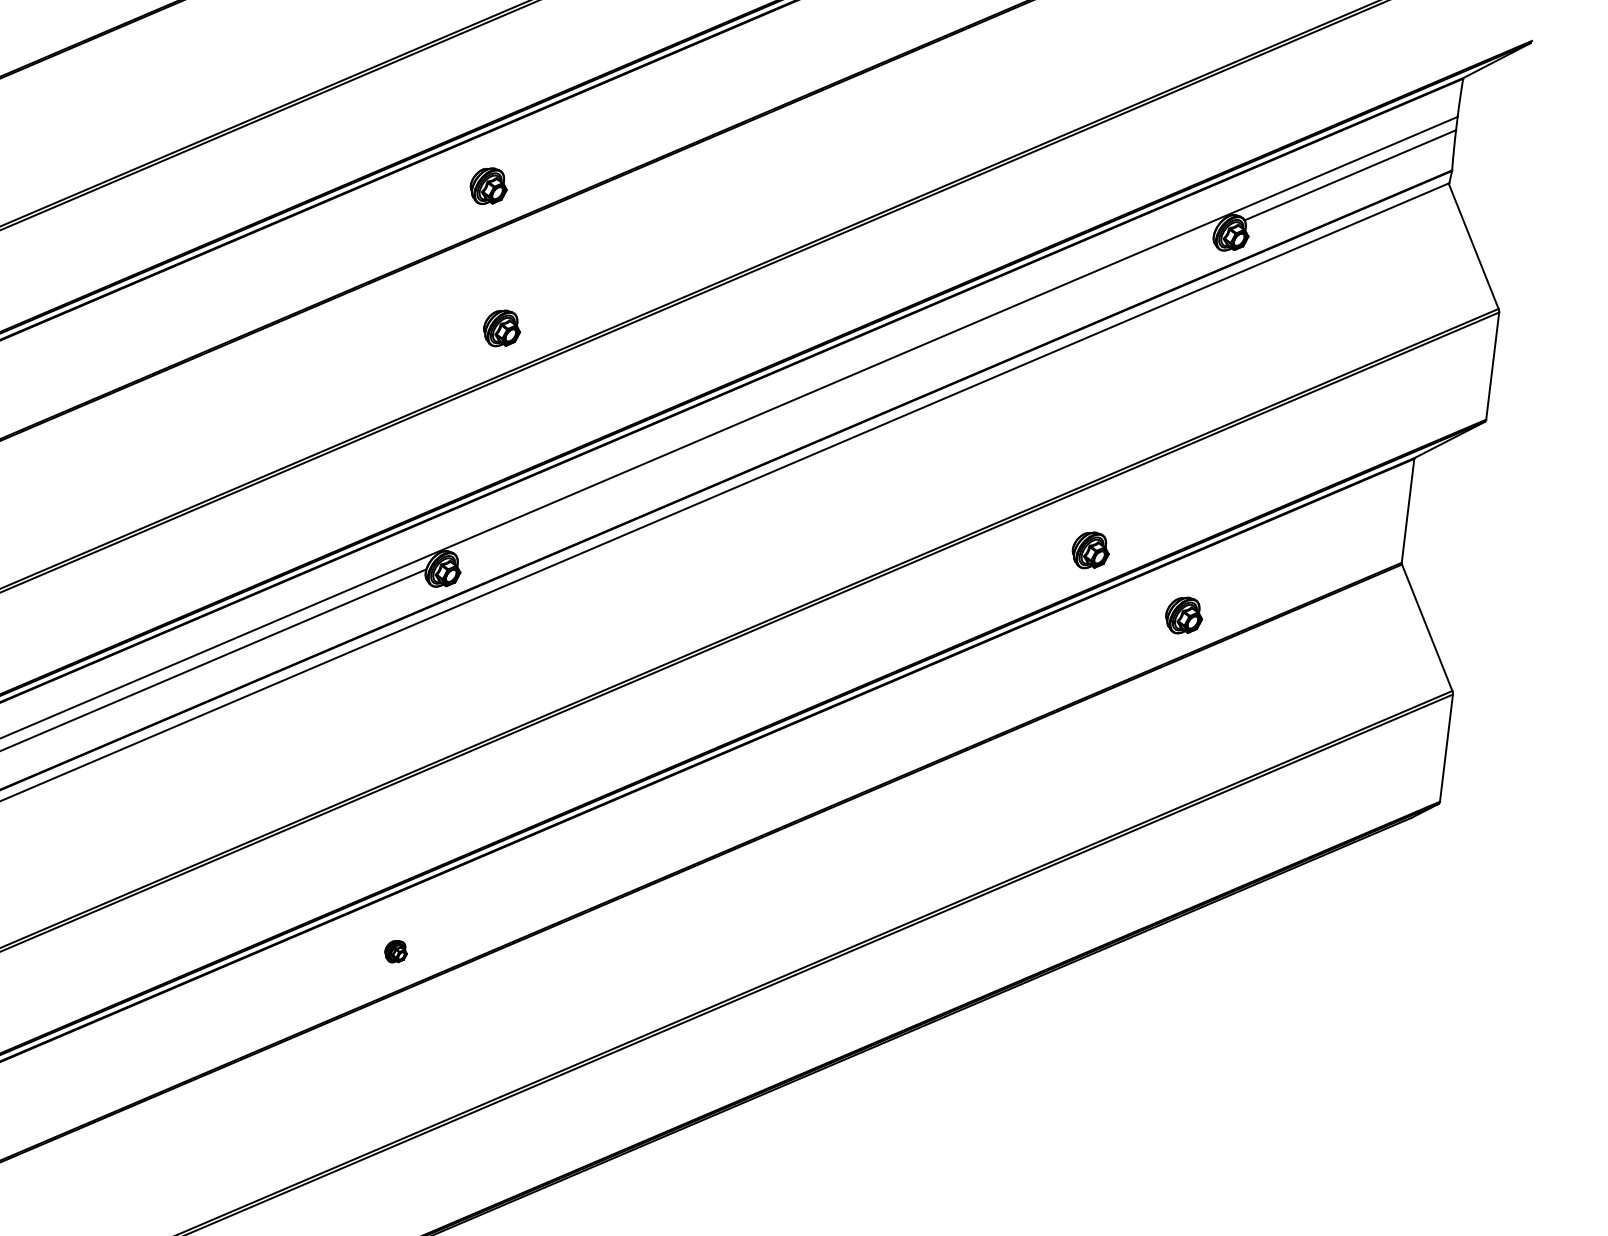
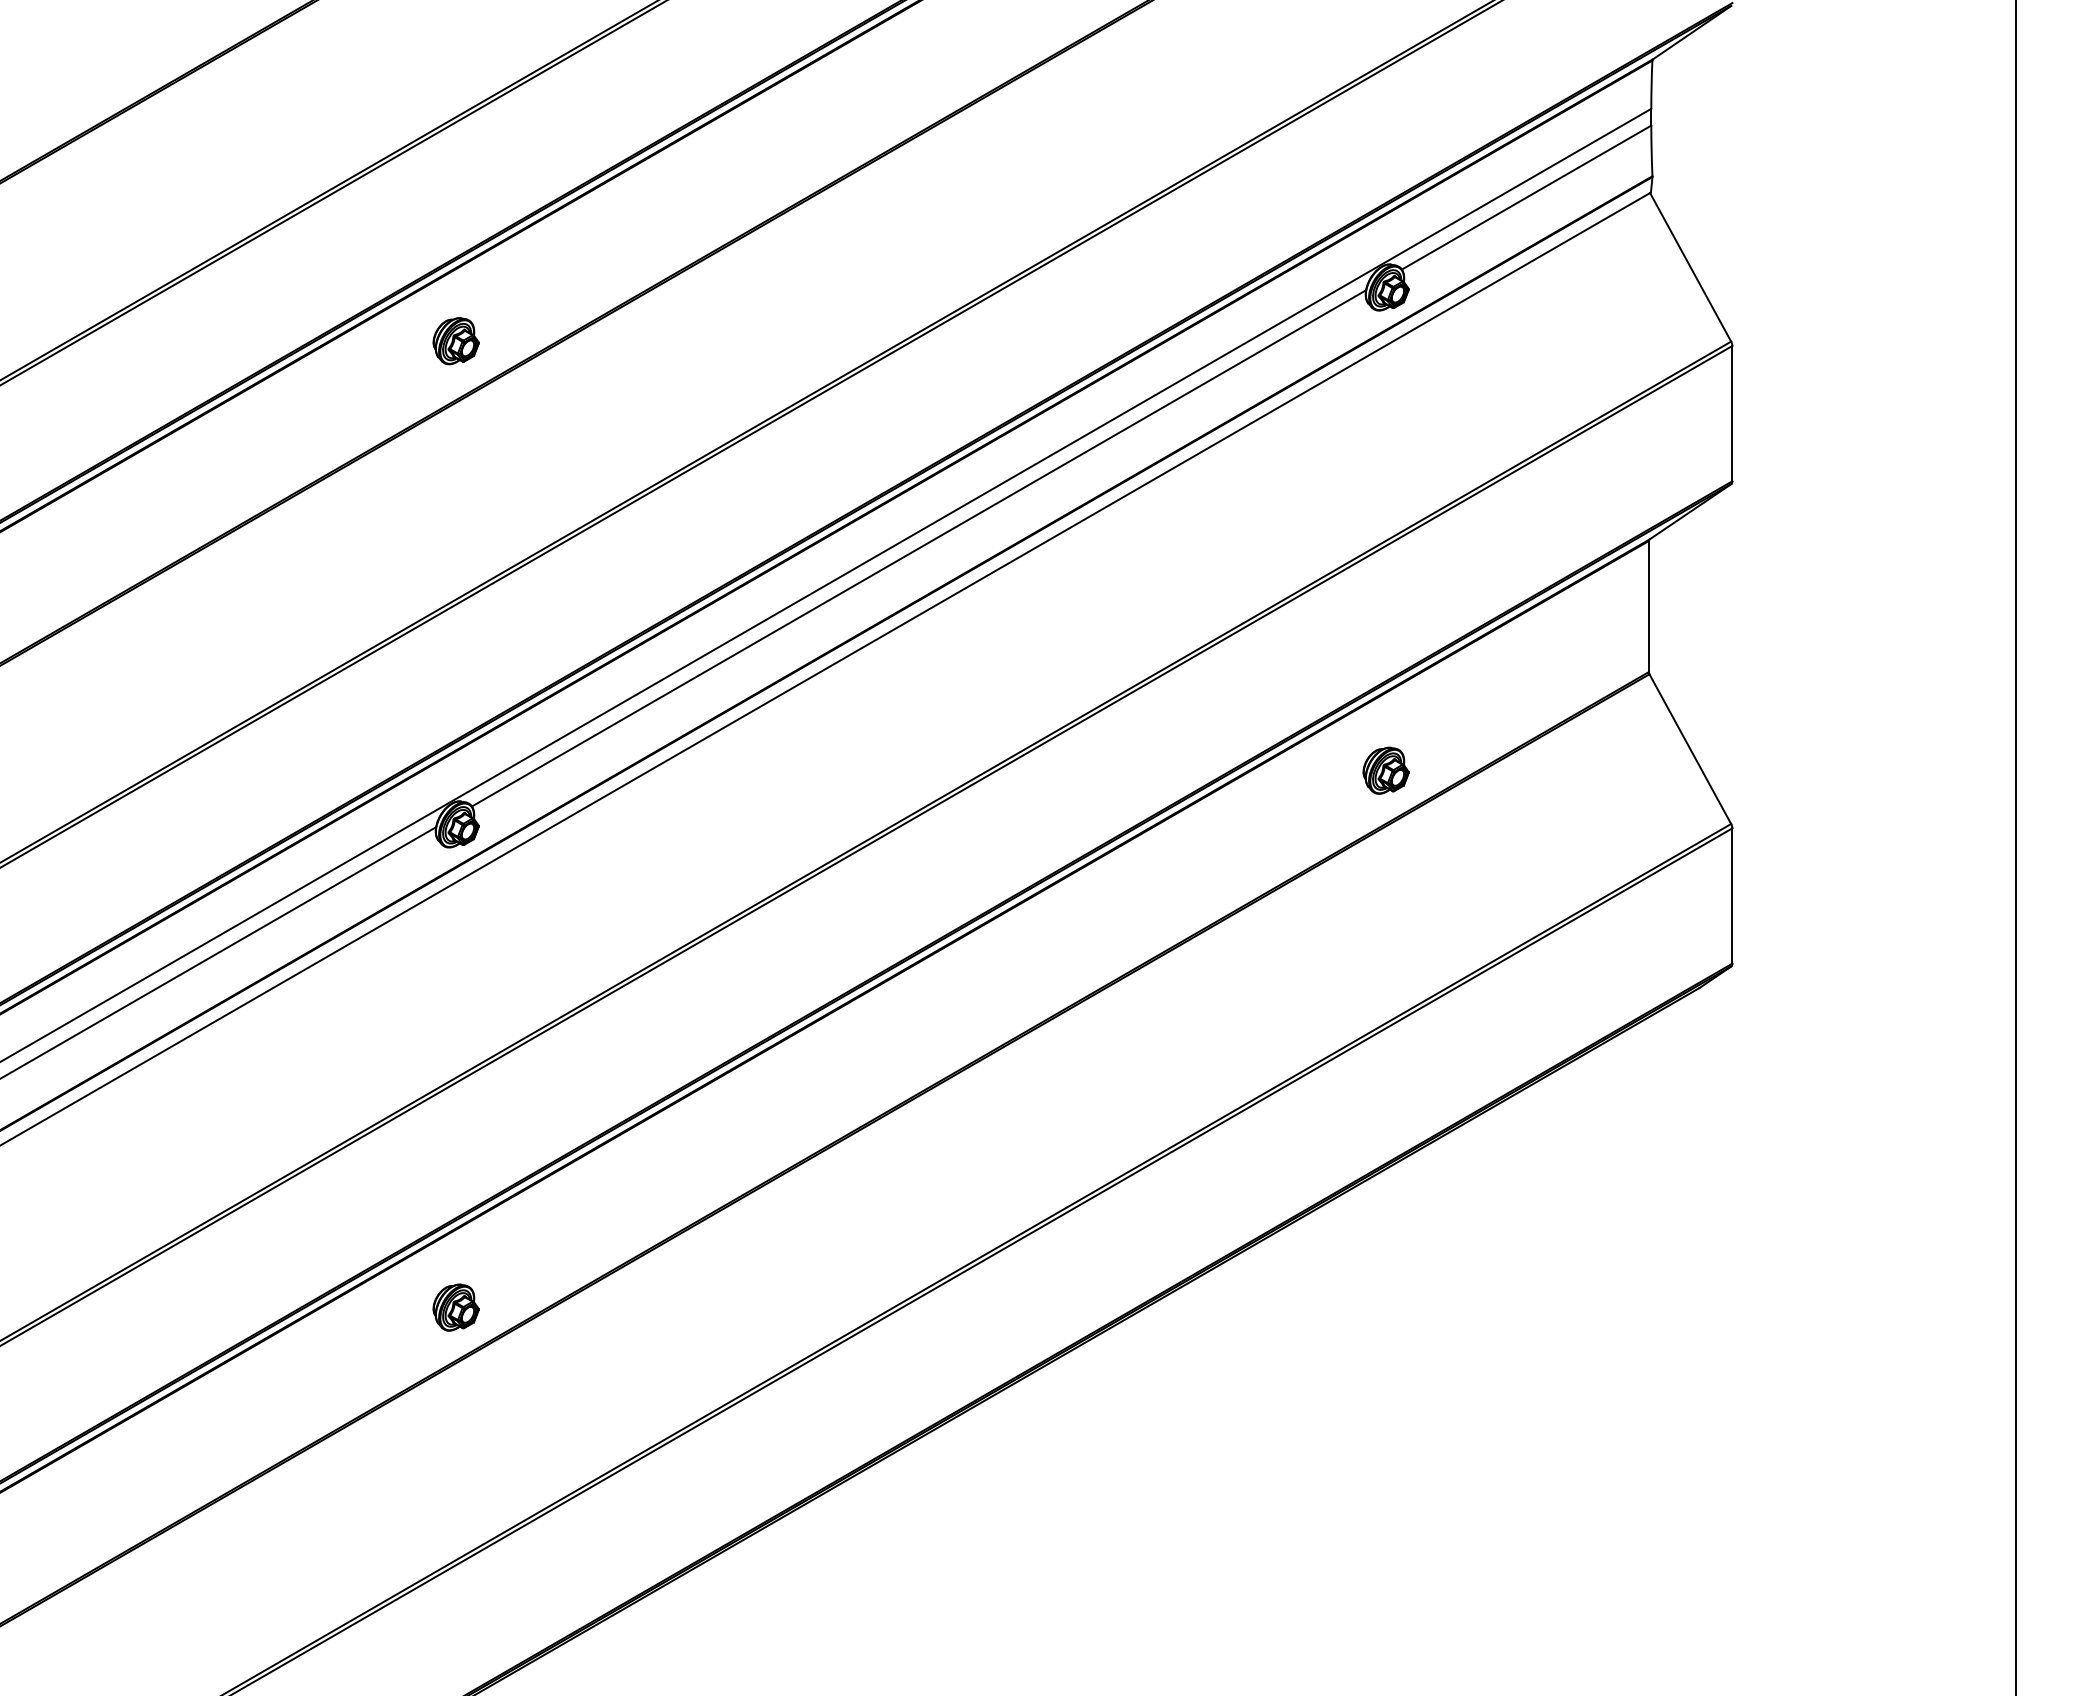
part: (501, 328) -> (493, 516), removed
line: (835, 394) -> (918, 548), added
part: (1090, 550) -> (1259, 703), removed
part: (395, 951) -> (455, 1307), size x1.67

